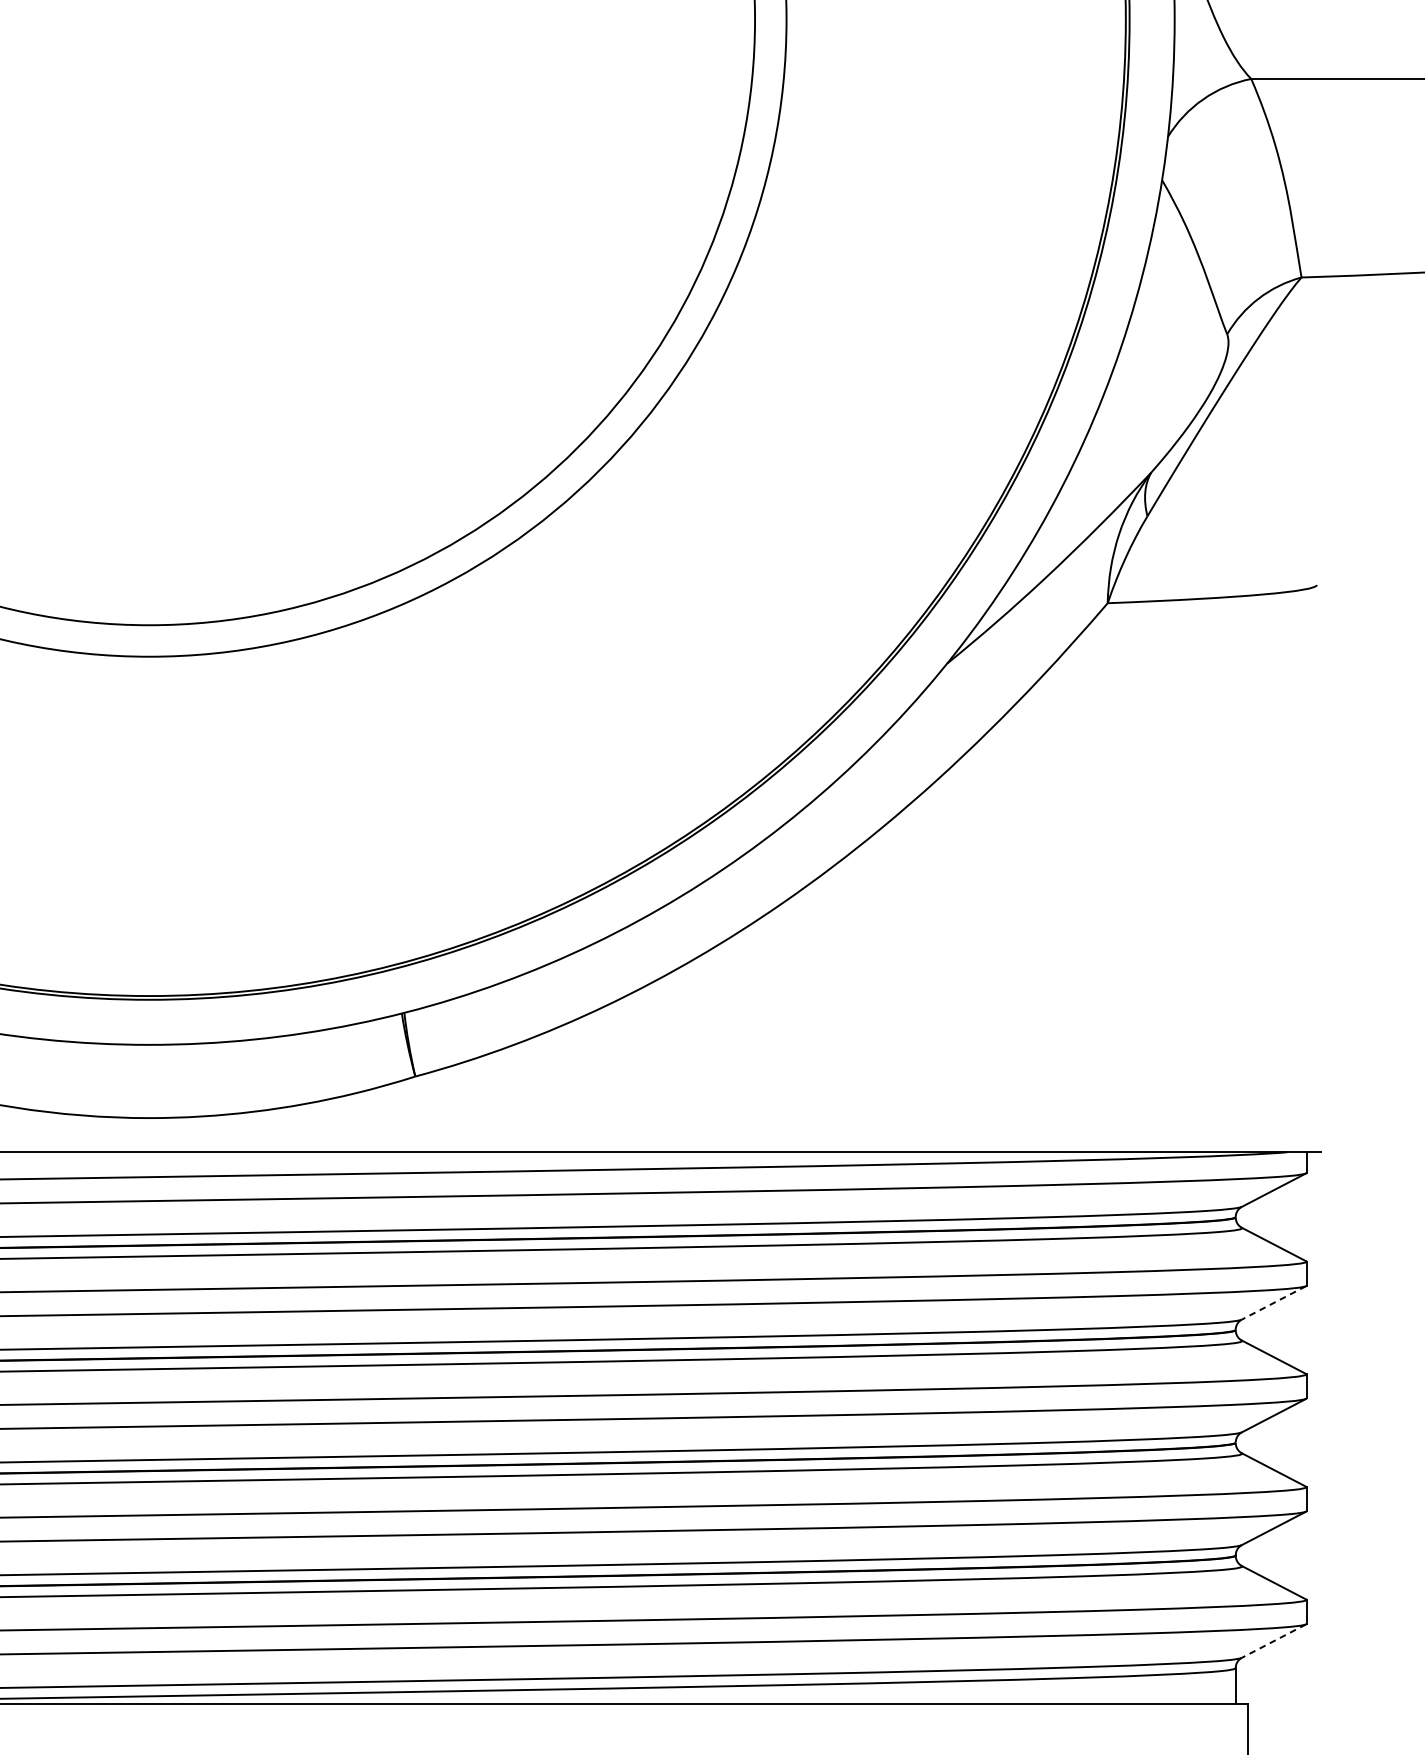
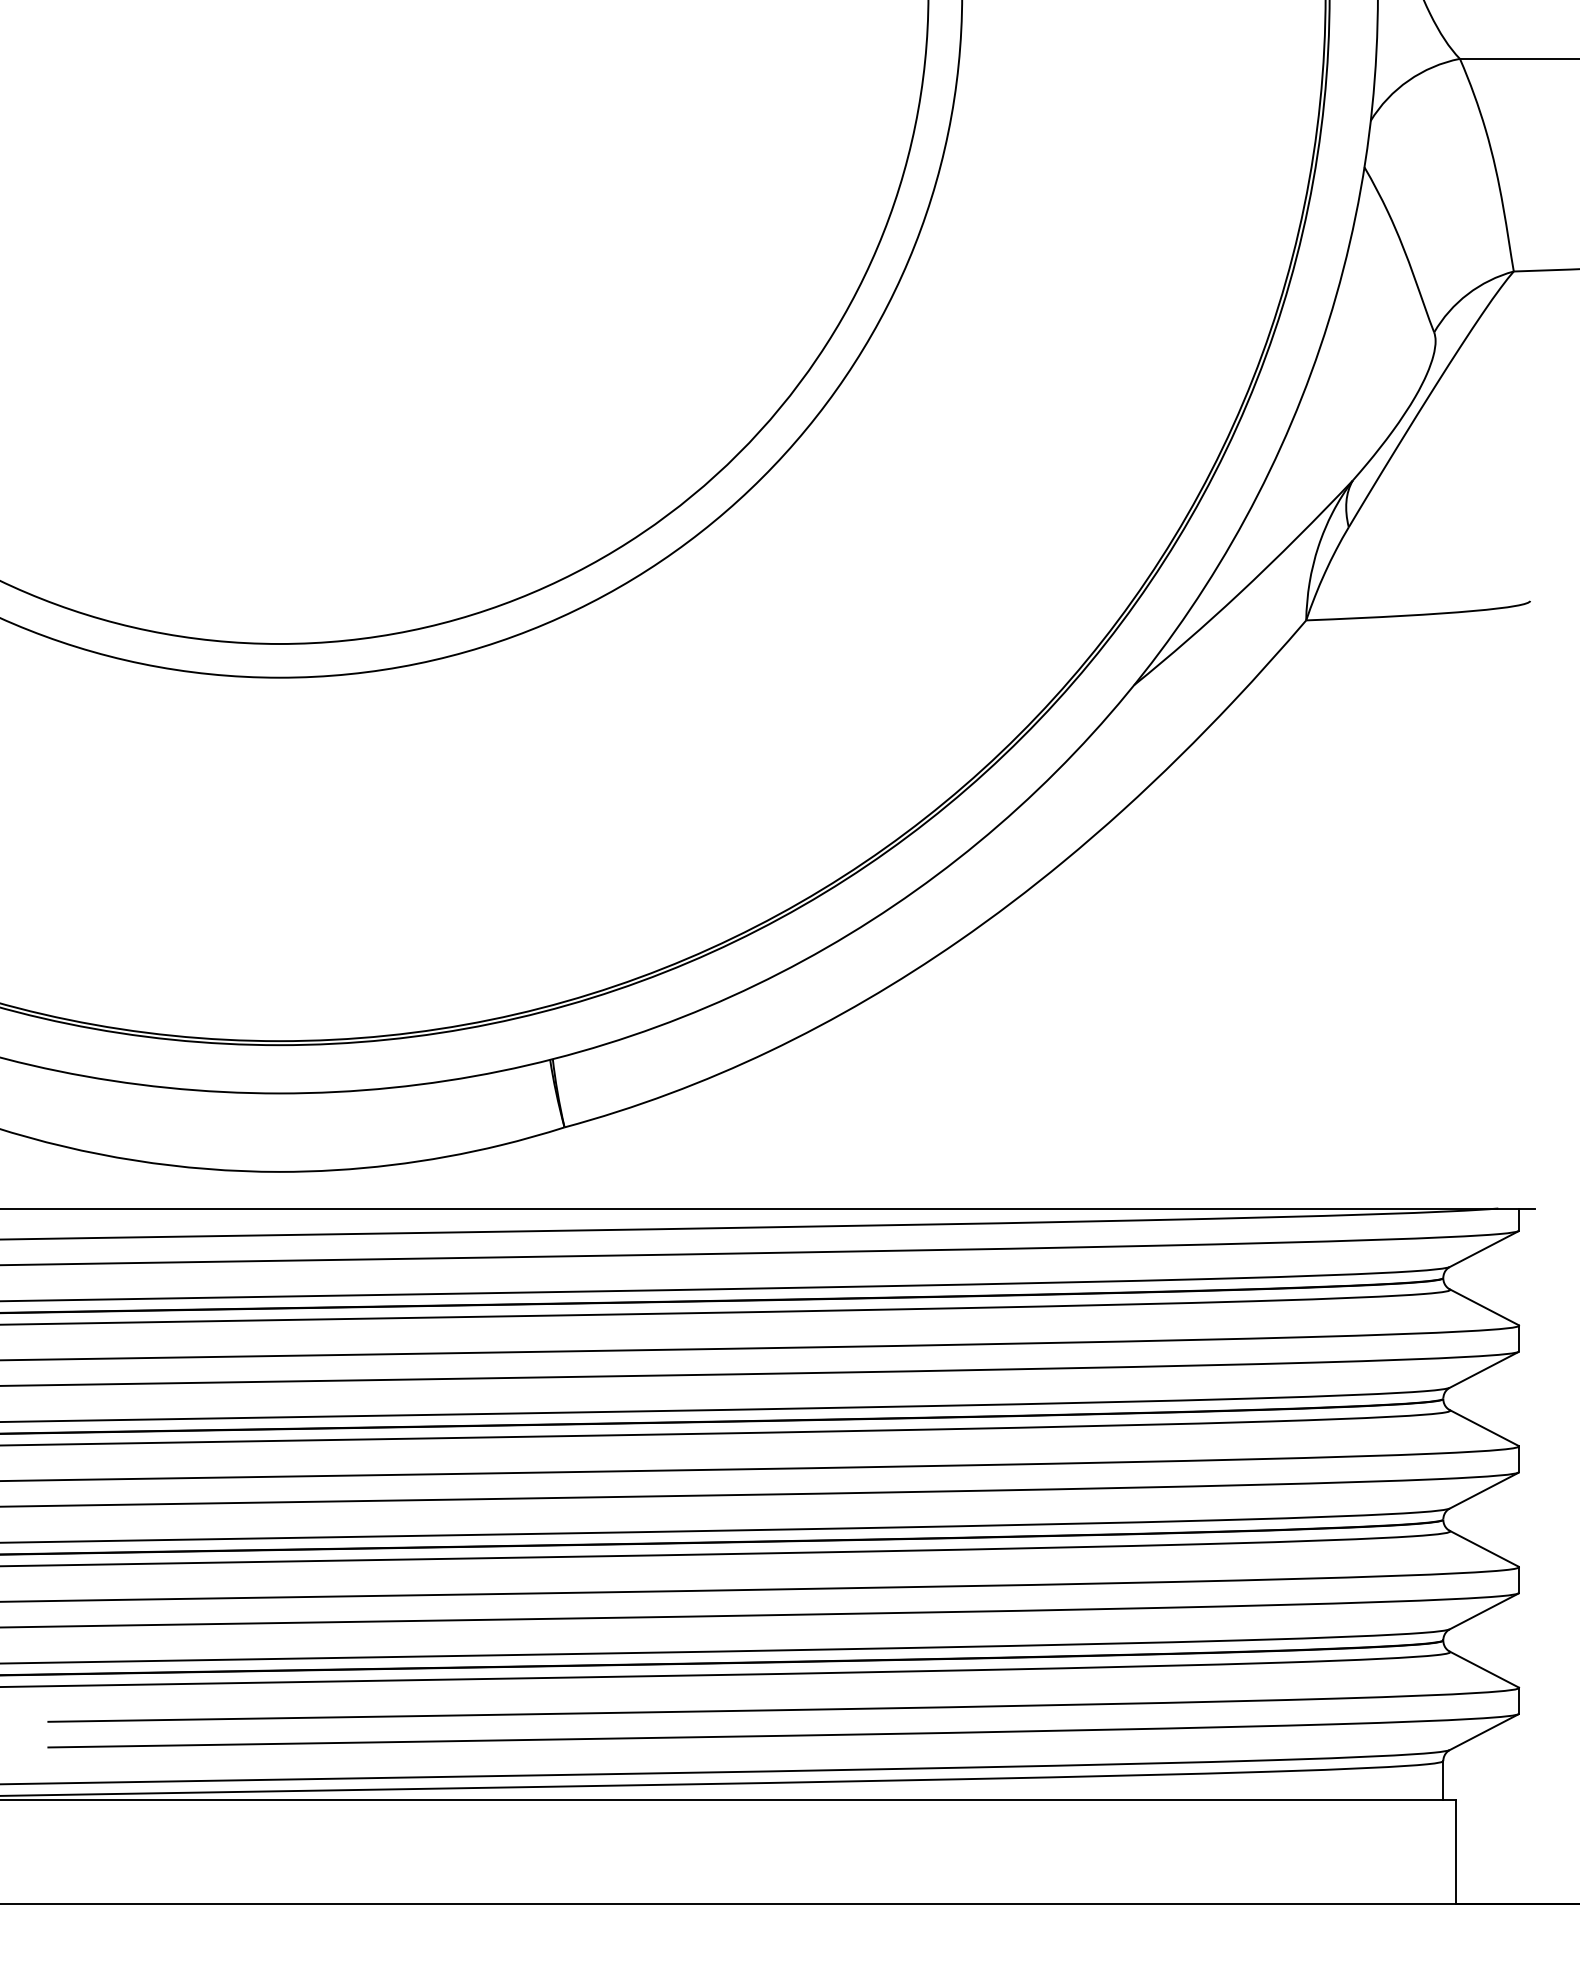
line: (1274, 1302) -> (1484, 1369), dashed -> solid
line: (1274, 1641) -> (1484, 1732), dashed -> solid

